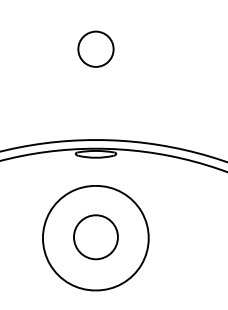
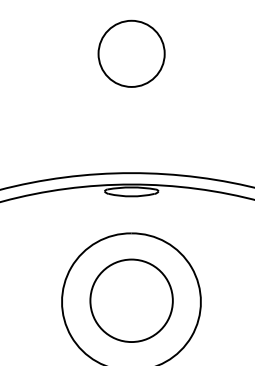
circle: (95, 49) -> (131, 54), size x1.43
circle: (95, 236) -> (131, 299), size x1.43

